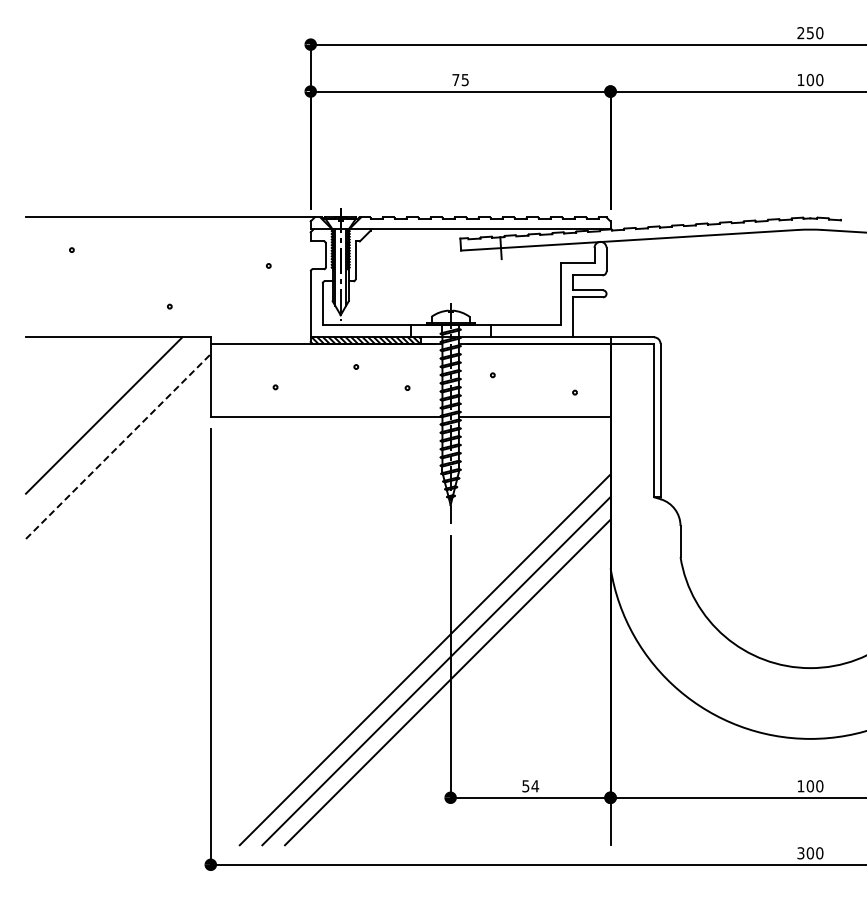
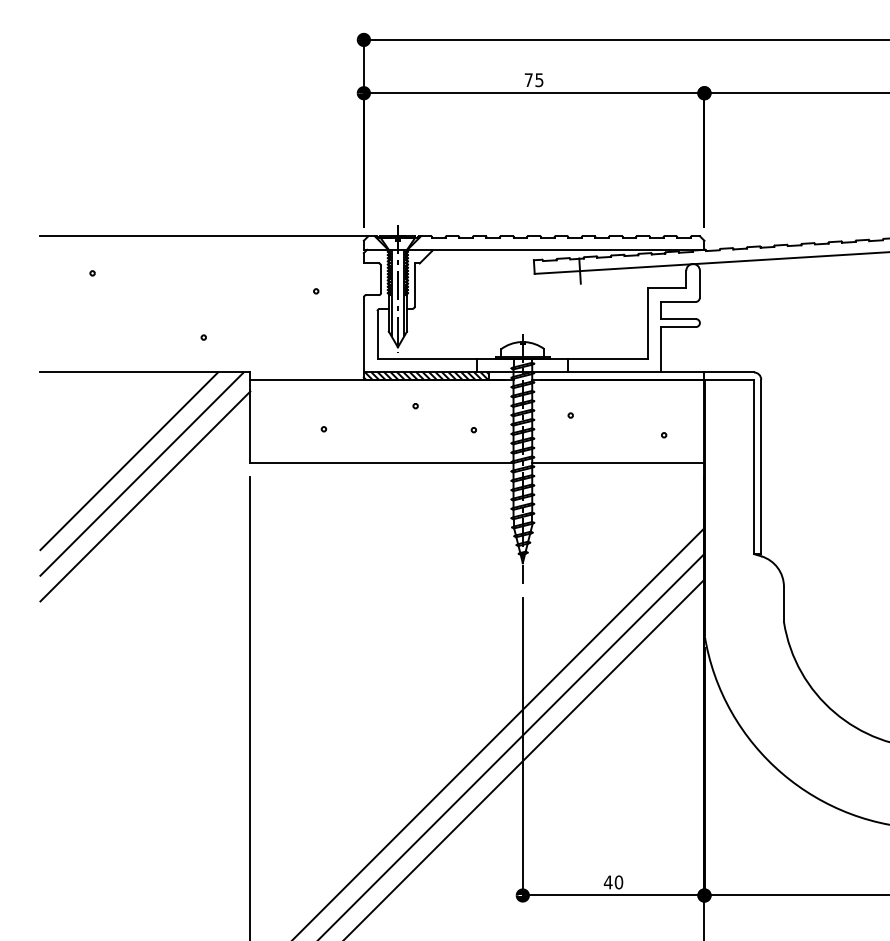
line: (115, 426) -> (142, 473), added
line: (118, 446) -> (145, 496), dashed -> solid
text: (530, 786) -> (613, 882), 54 -> 40

